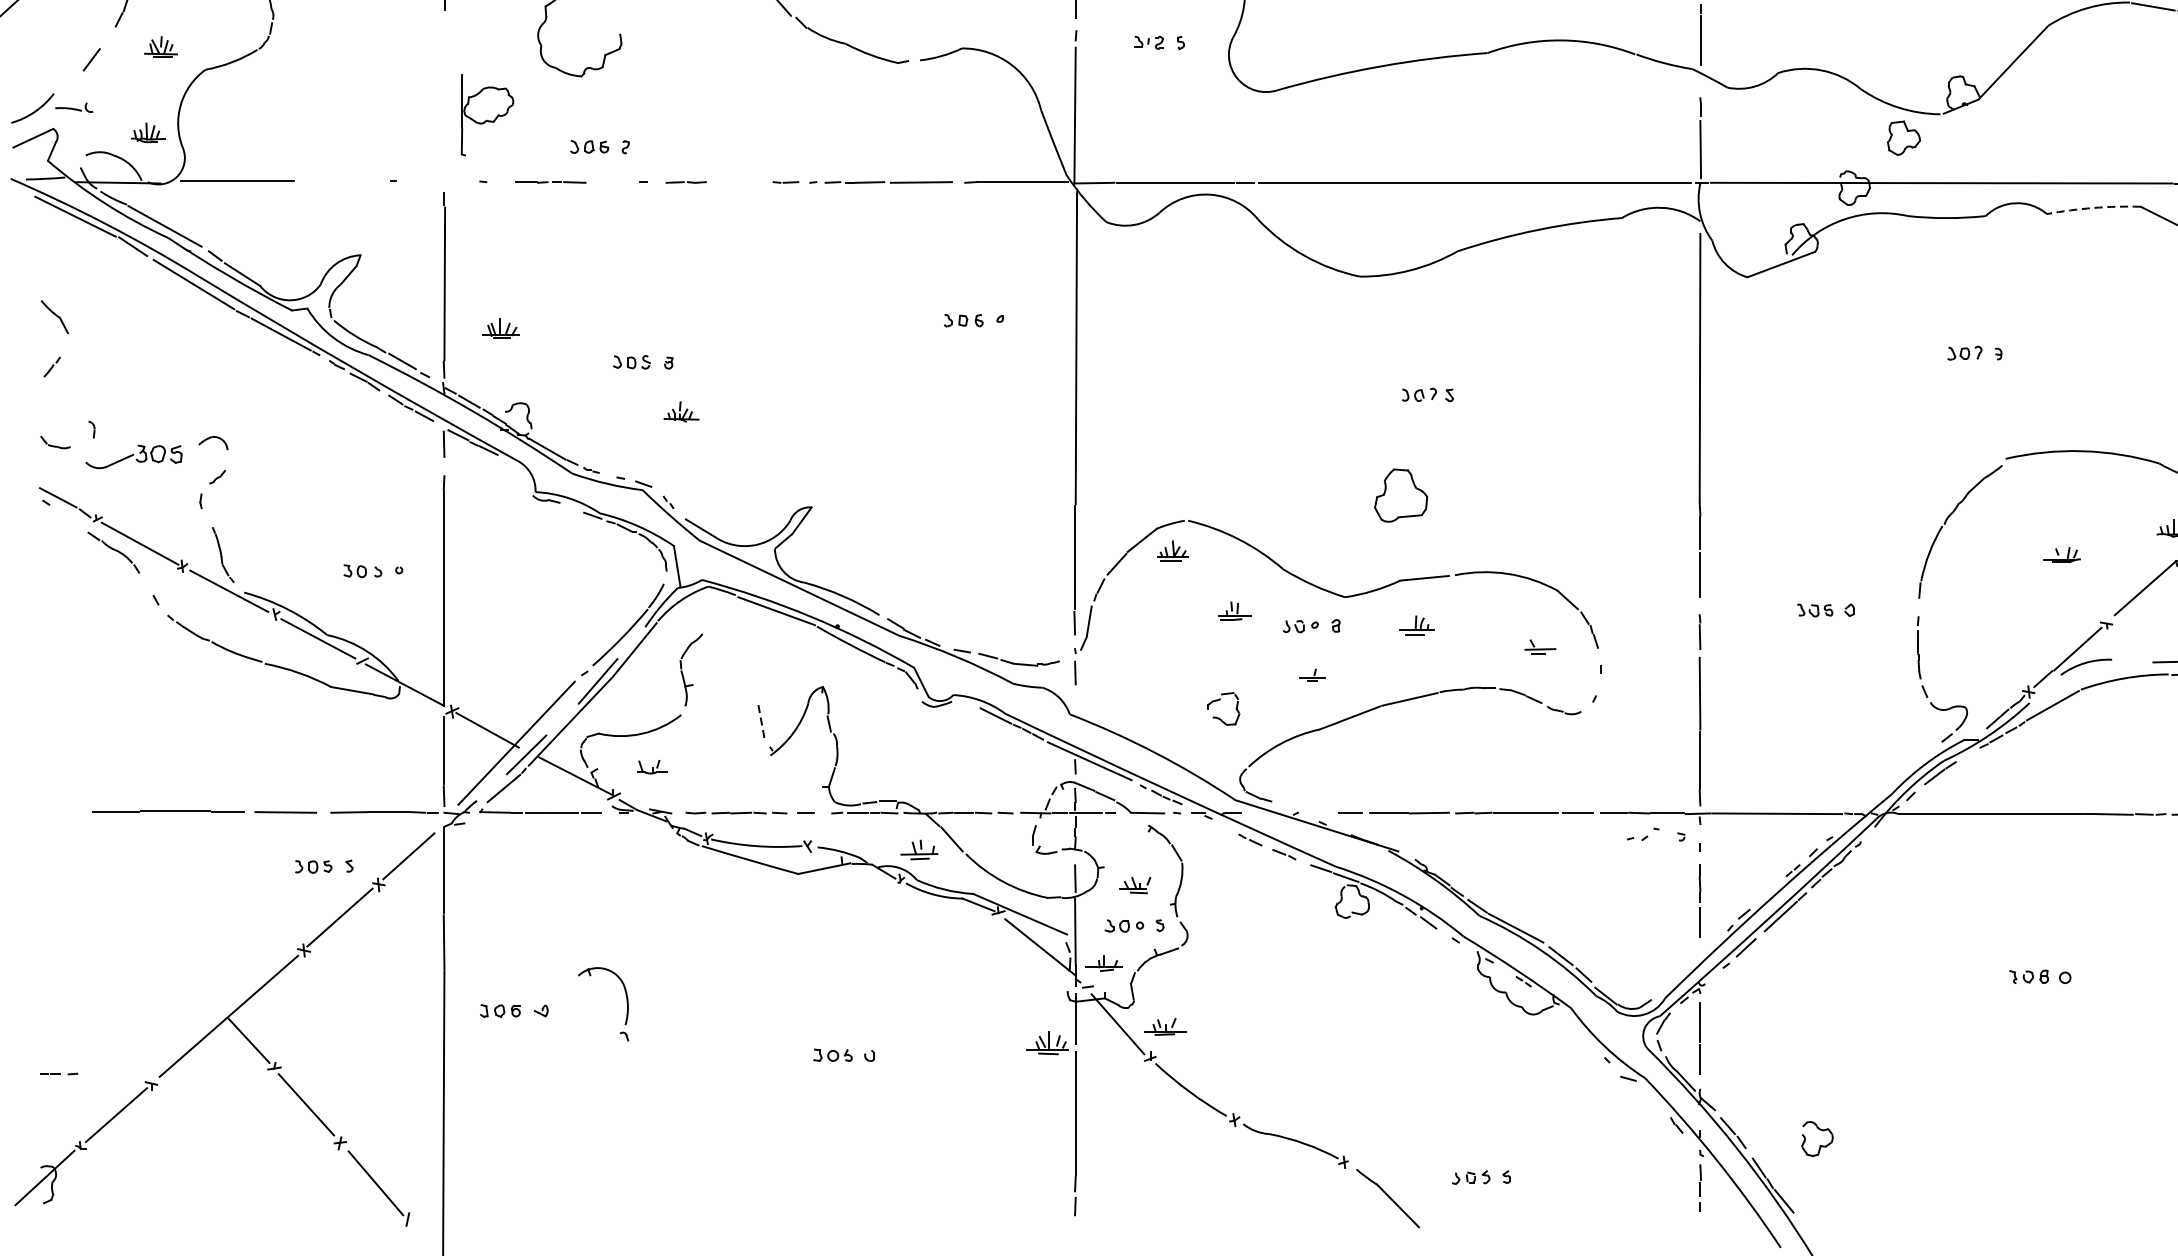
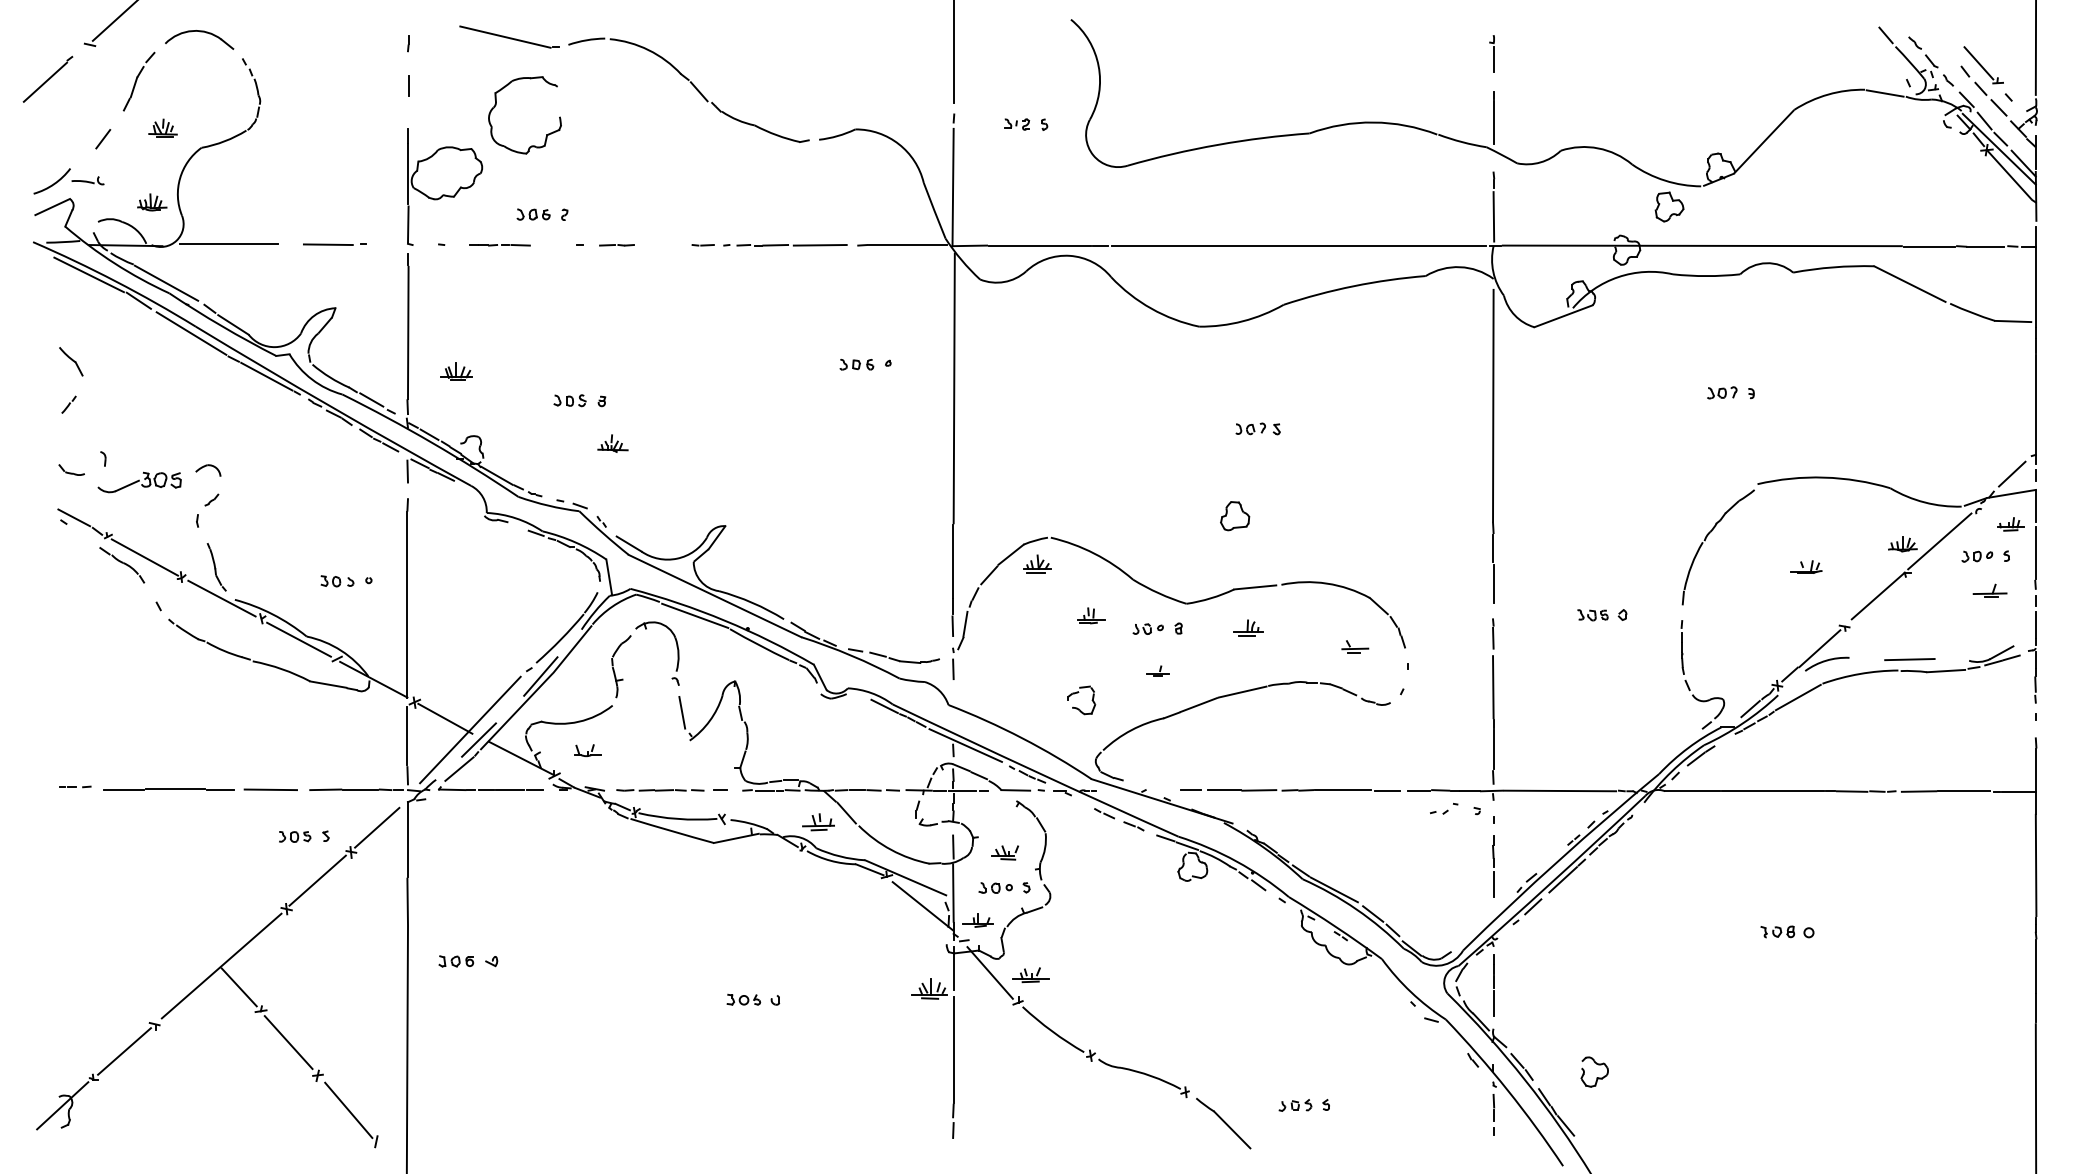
part: (487, 114) -> (445, 186), size x1.67
line: (351, 181) -> (327, 244), added
arc: (2093, 208) -> (1833, 267), dashed -> solid
part: (1401, 496) -> (1235, 516), size x0.62
line: (762, 724) -> (682, 713), dashed -> solid
part: (625, 997) -> (676, 647), moved
part: (59, 1073) -> (75, 786), moved

